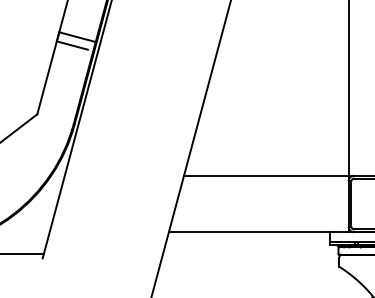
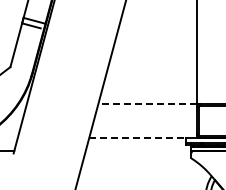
line: (265, 175) -> (147, 103), solid -> dashed
line: (250, 231) -> (138, 137), solid -> dashed

